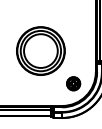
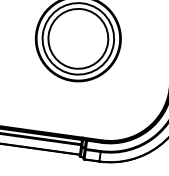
part: (73, 83) -> (127, 103), removed

